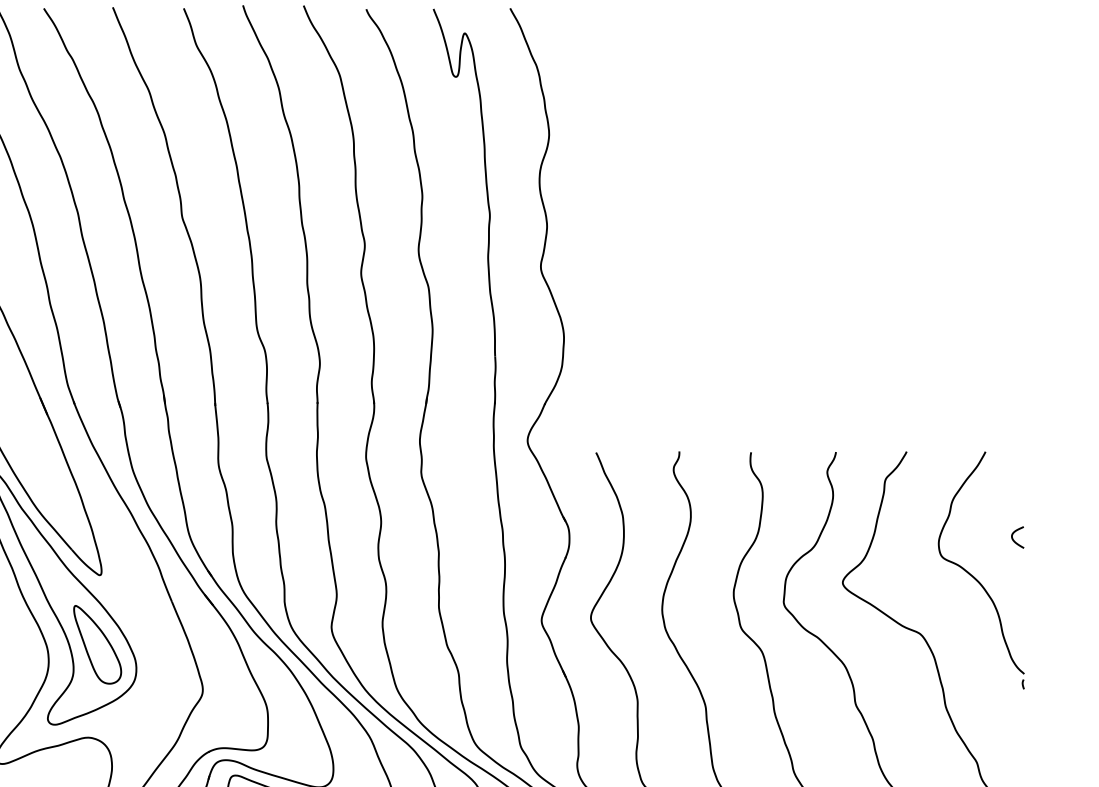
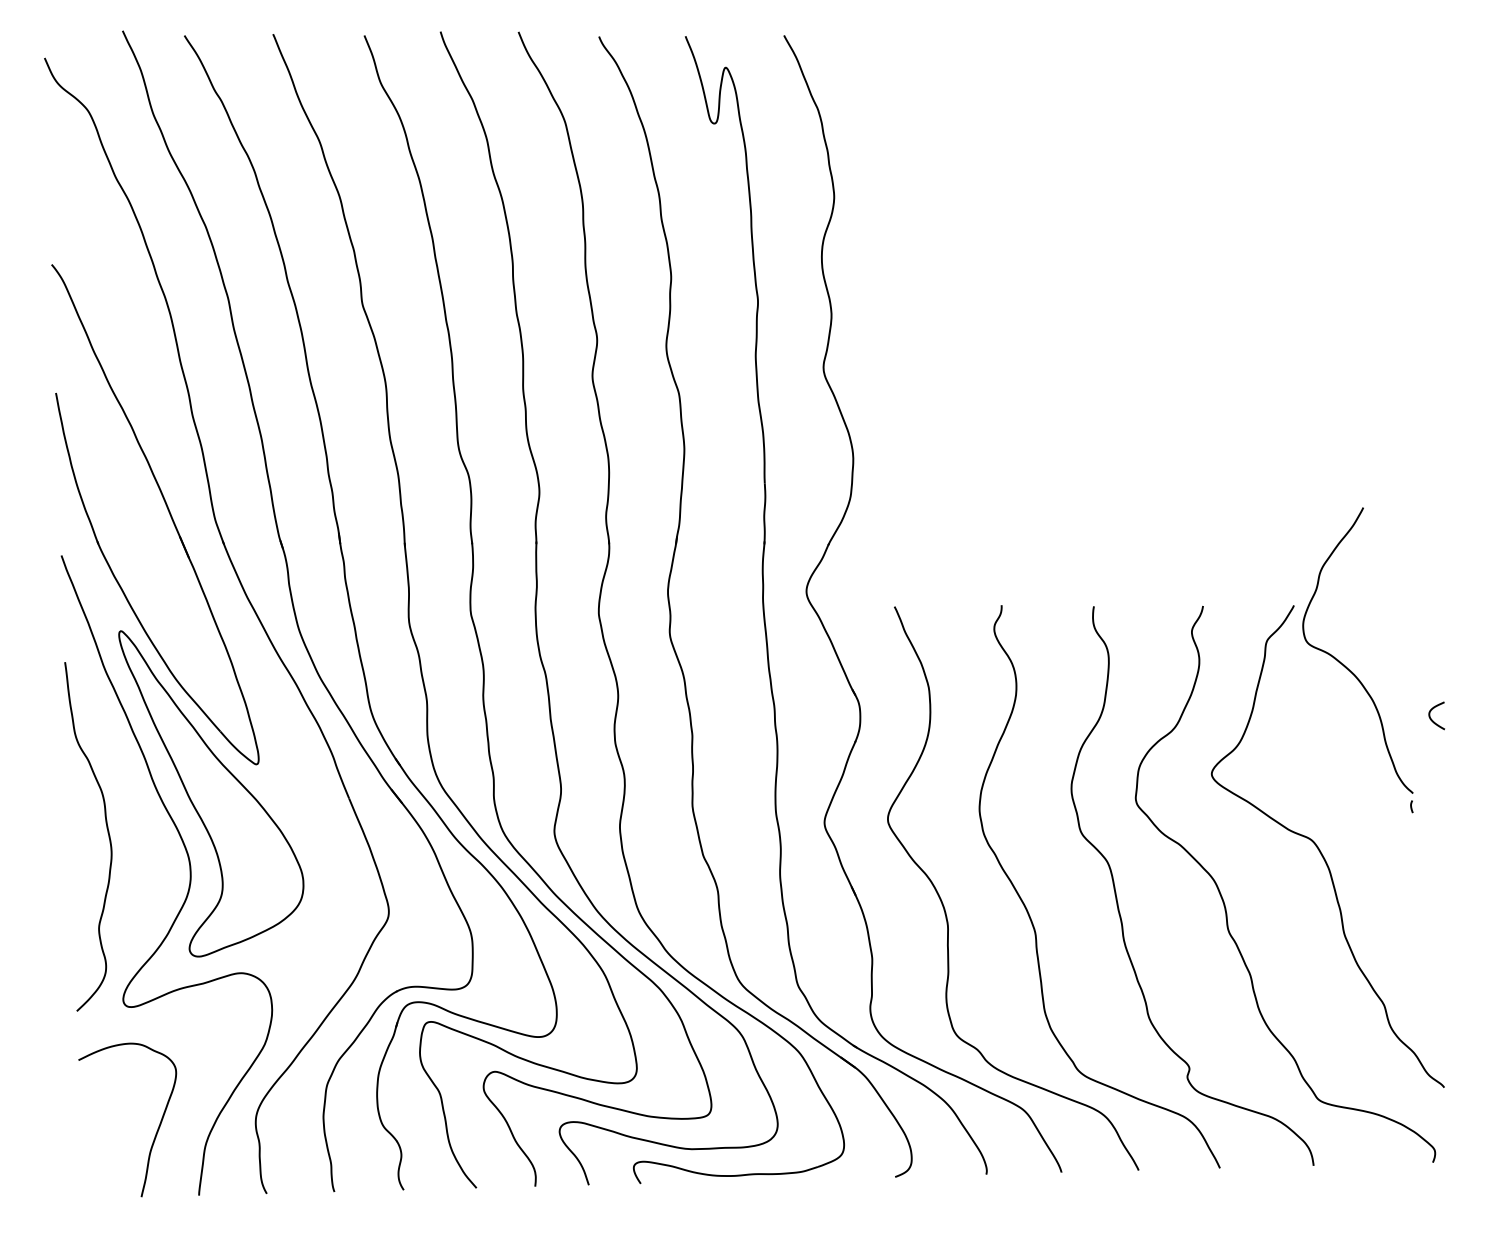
part: (974, 576) -> (1348, 668), moved
part: (97, 644) -> (253, 853), removed

